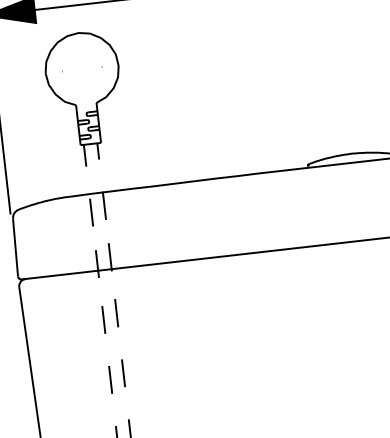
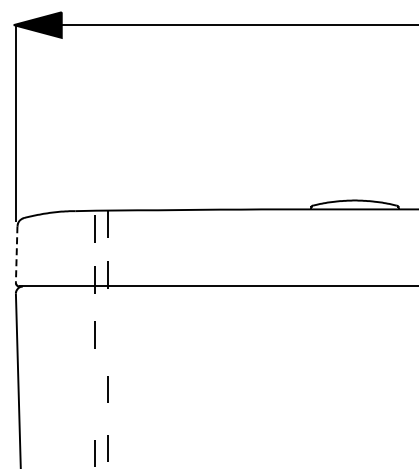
part: (85, 98) -> (101, 117), removed
line: (15, 248) -> (16, 255), solid -> dashed
line: (116, 312) -> (107, 329), removed
line: (110, 380) -> (94, 394), removed

